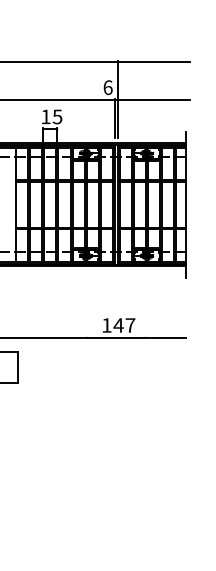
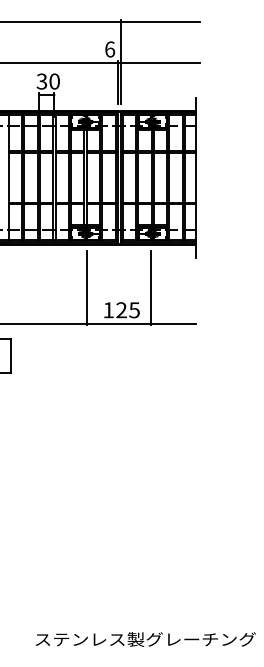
text: (51, 116) -> (47, 81), 15 -> 30
line: (86, 305) -> (86, 288), added
line: (145, 305) -> (151, 288), added
text: (124, 325) -> (127, 310), 147 -> 125

